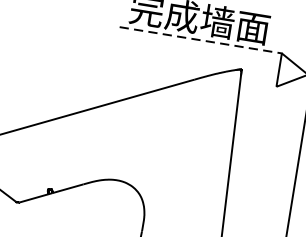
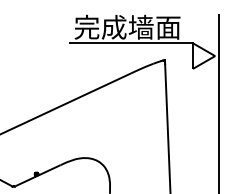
line: (201, 40) -> (131, 43), dashed -> solid

